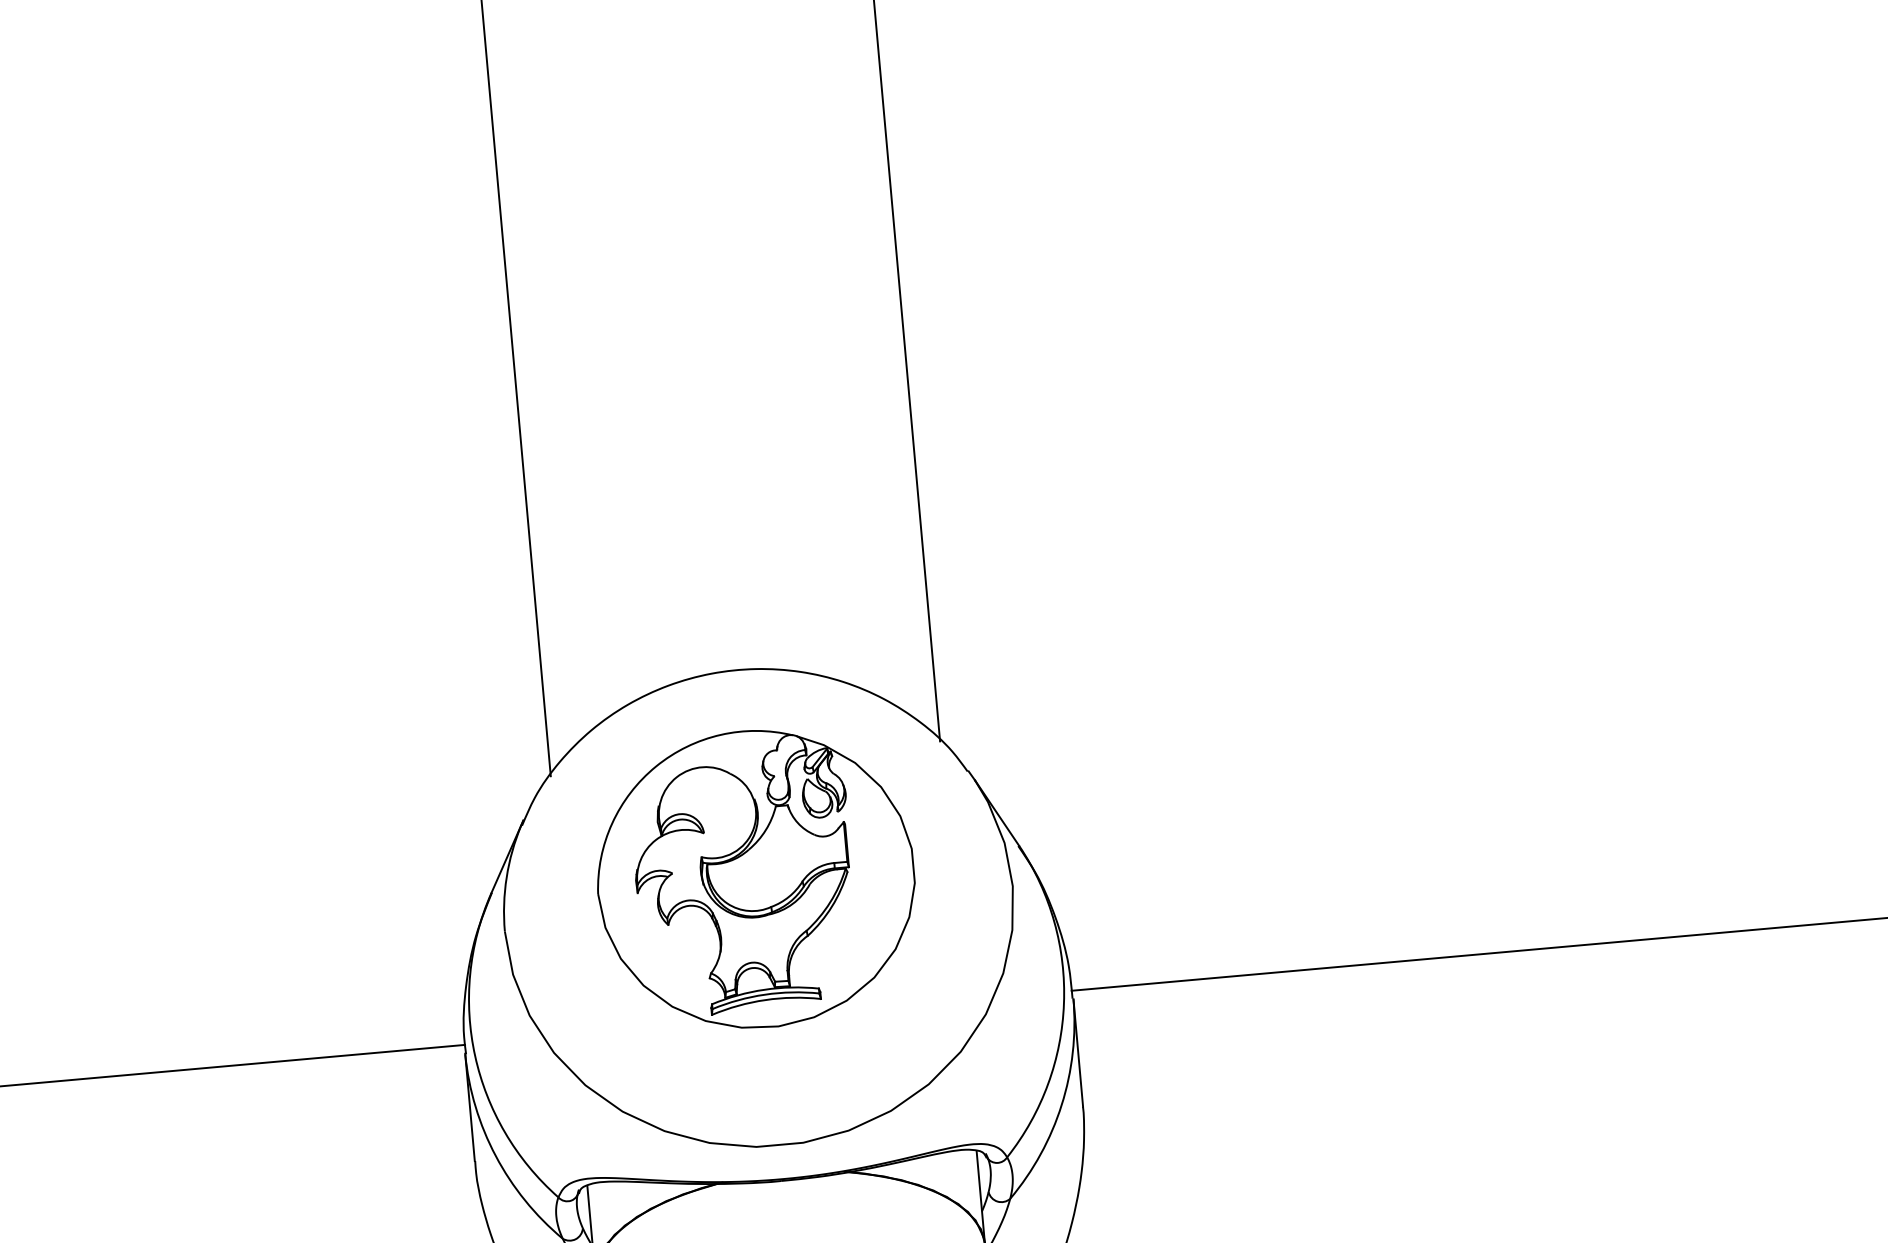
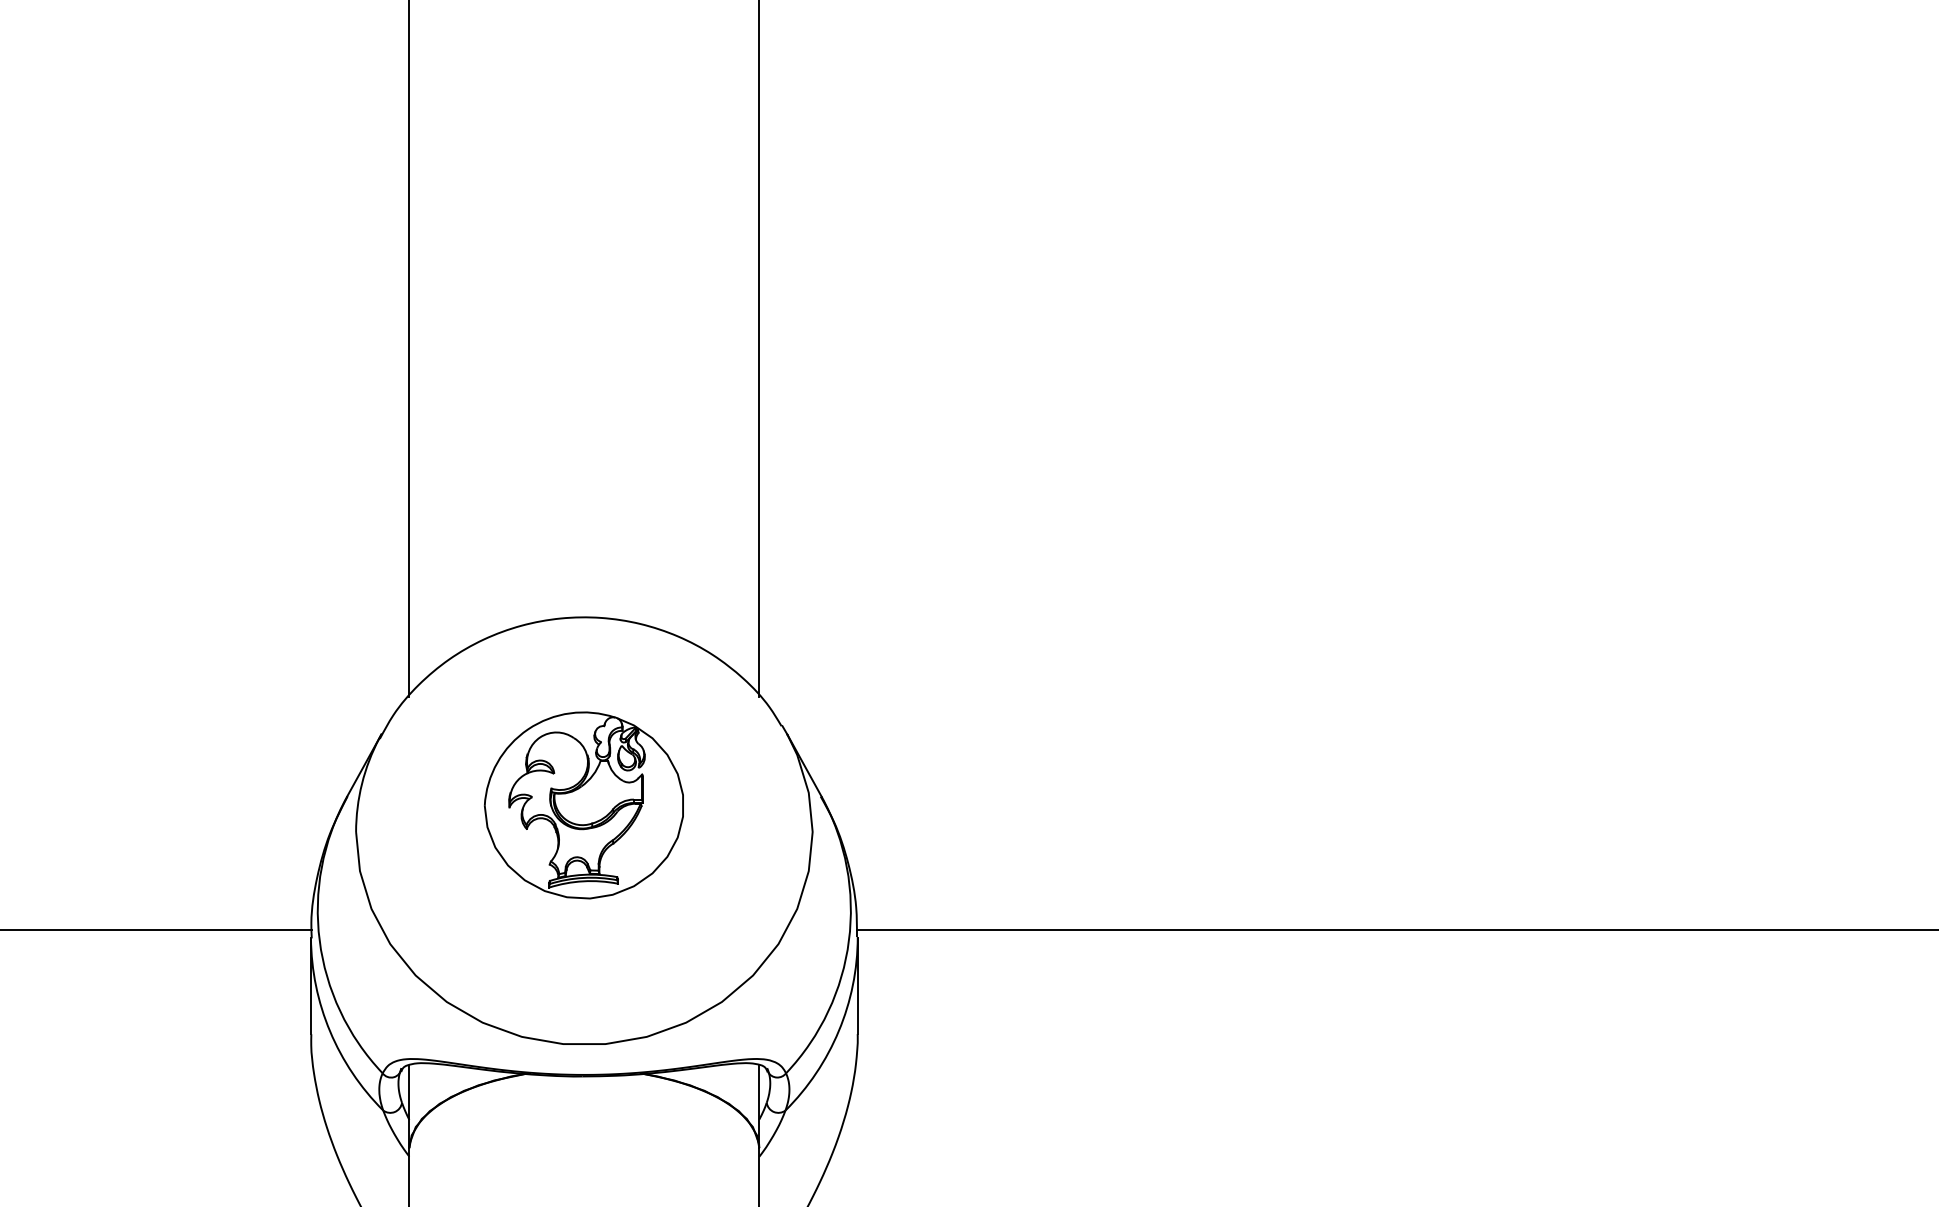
part: (755, 879) -> (583, 805), size x0.7

